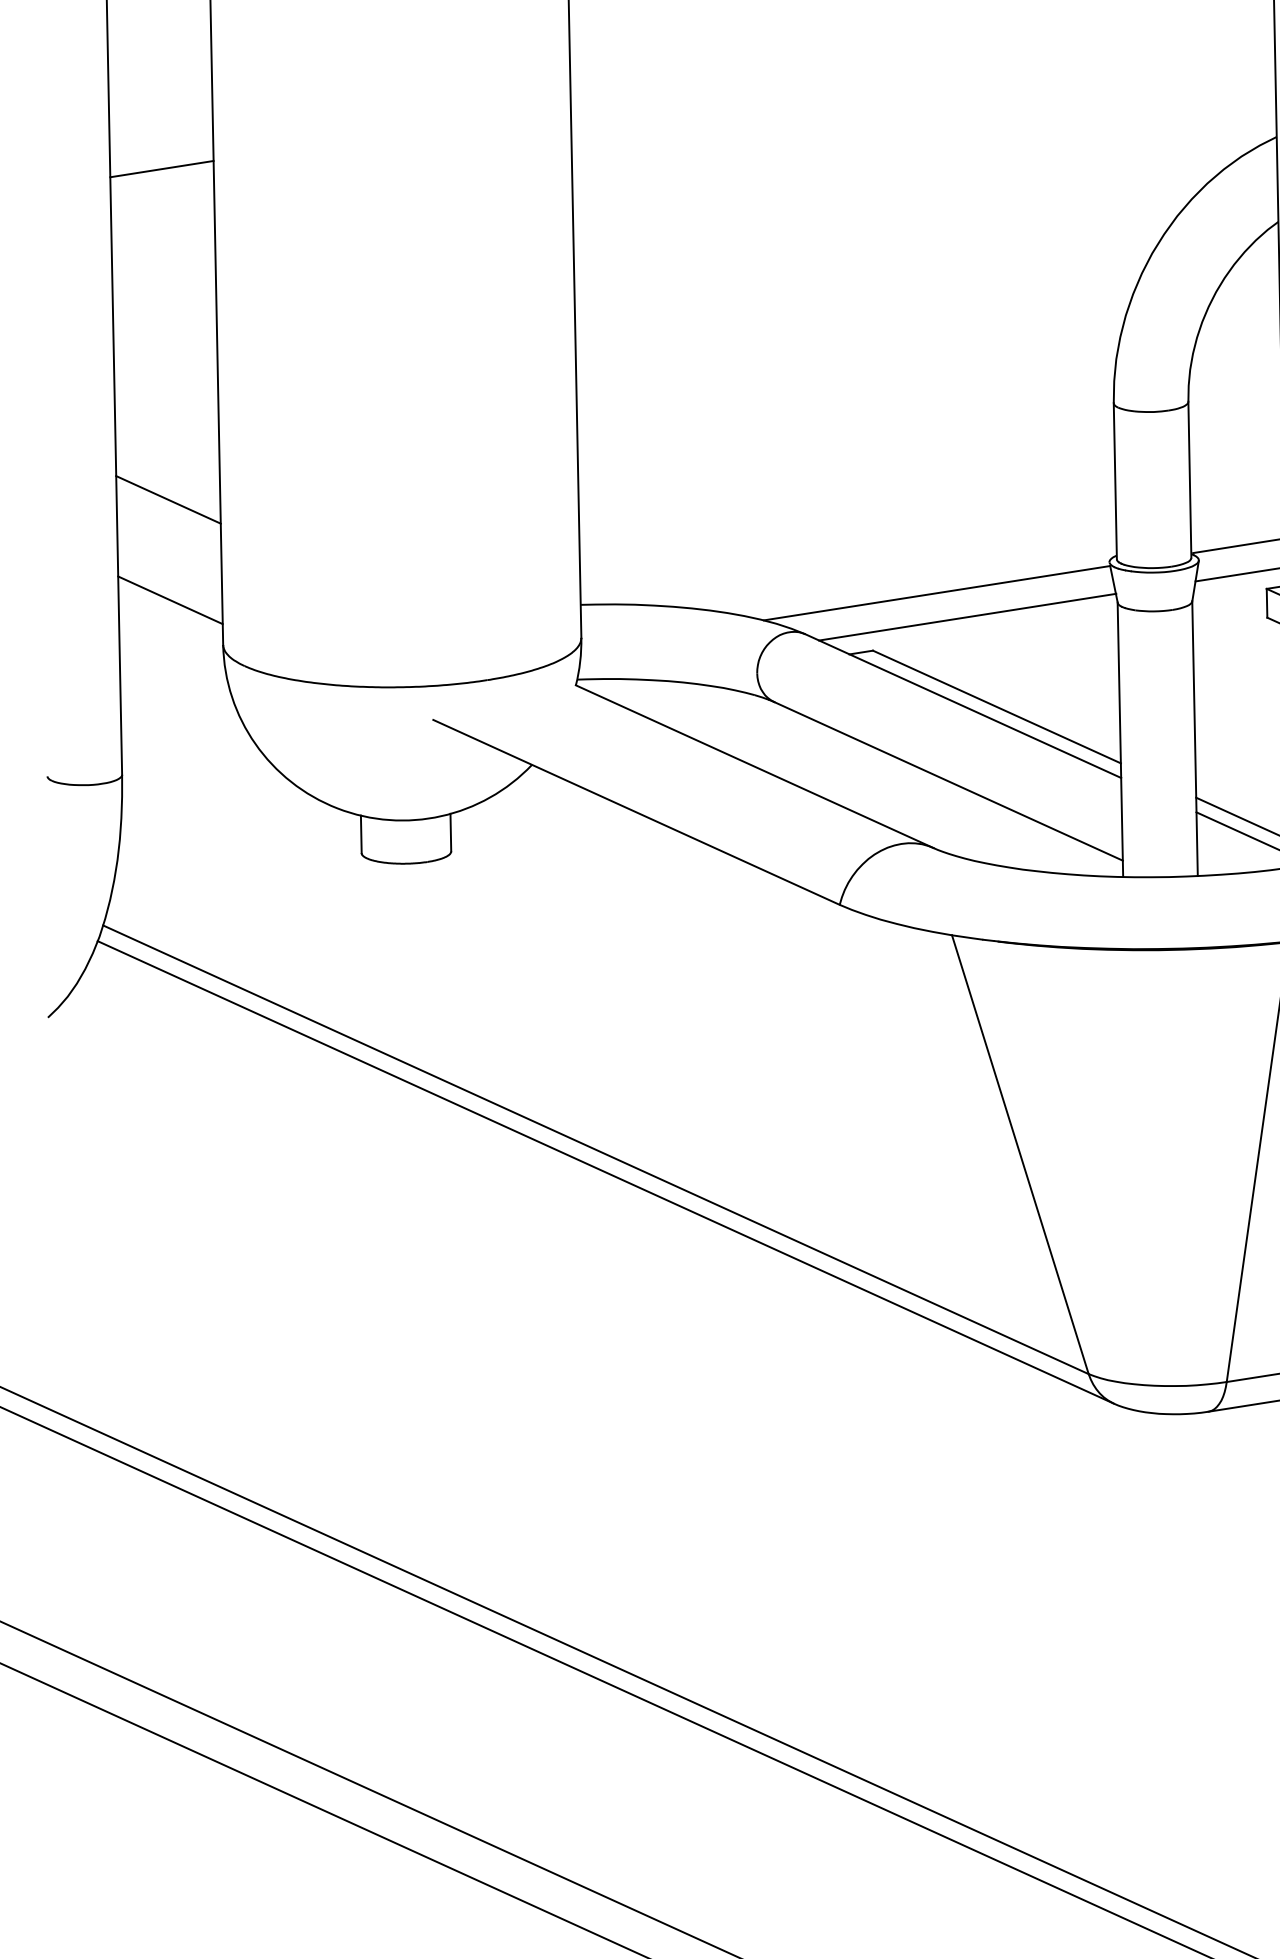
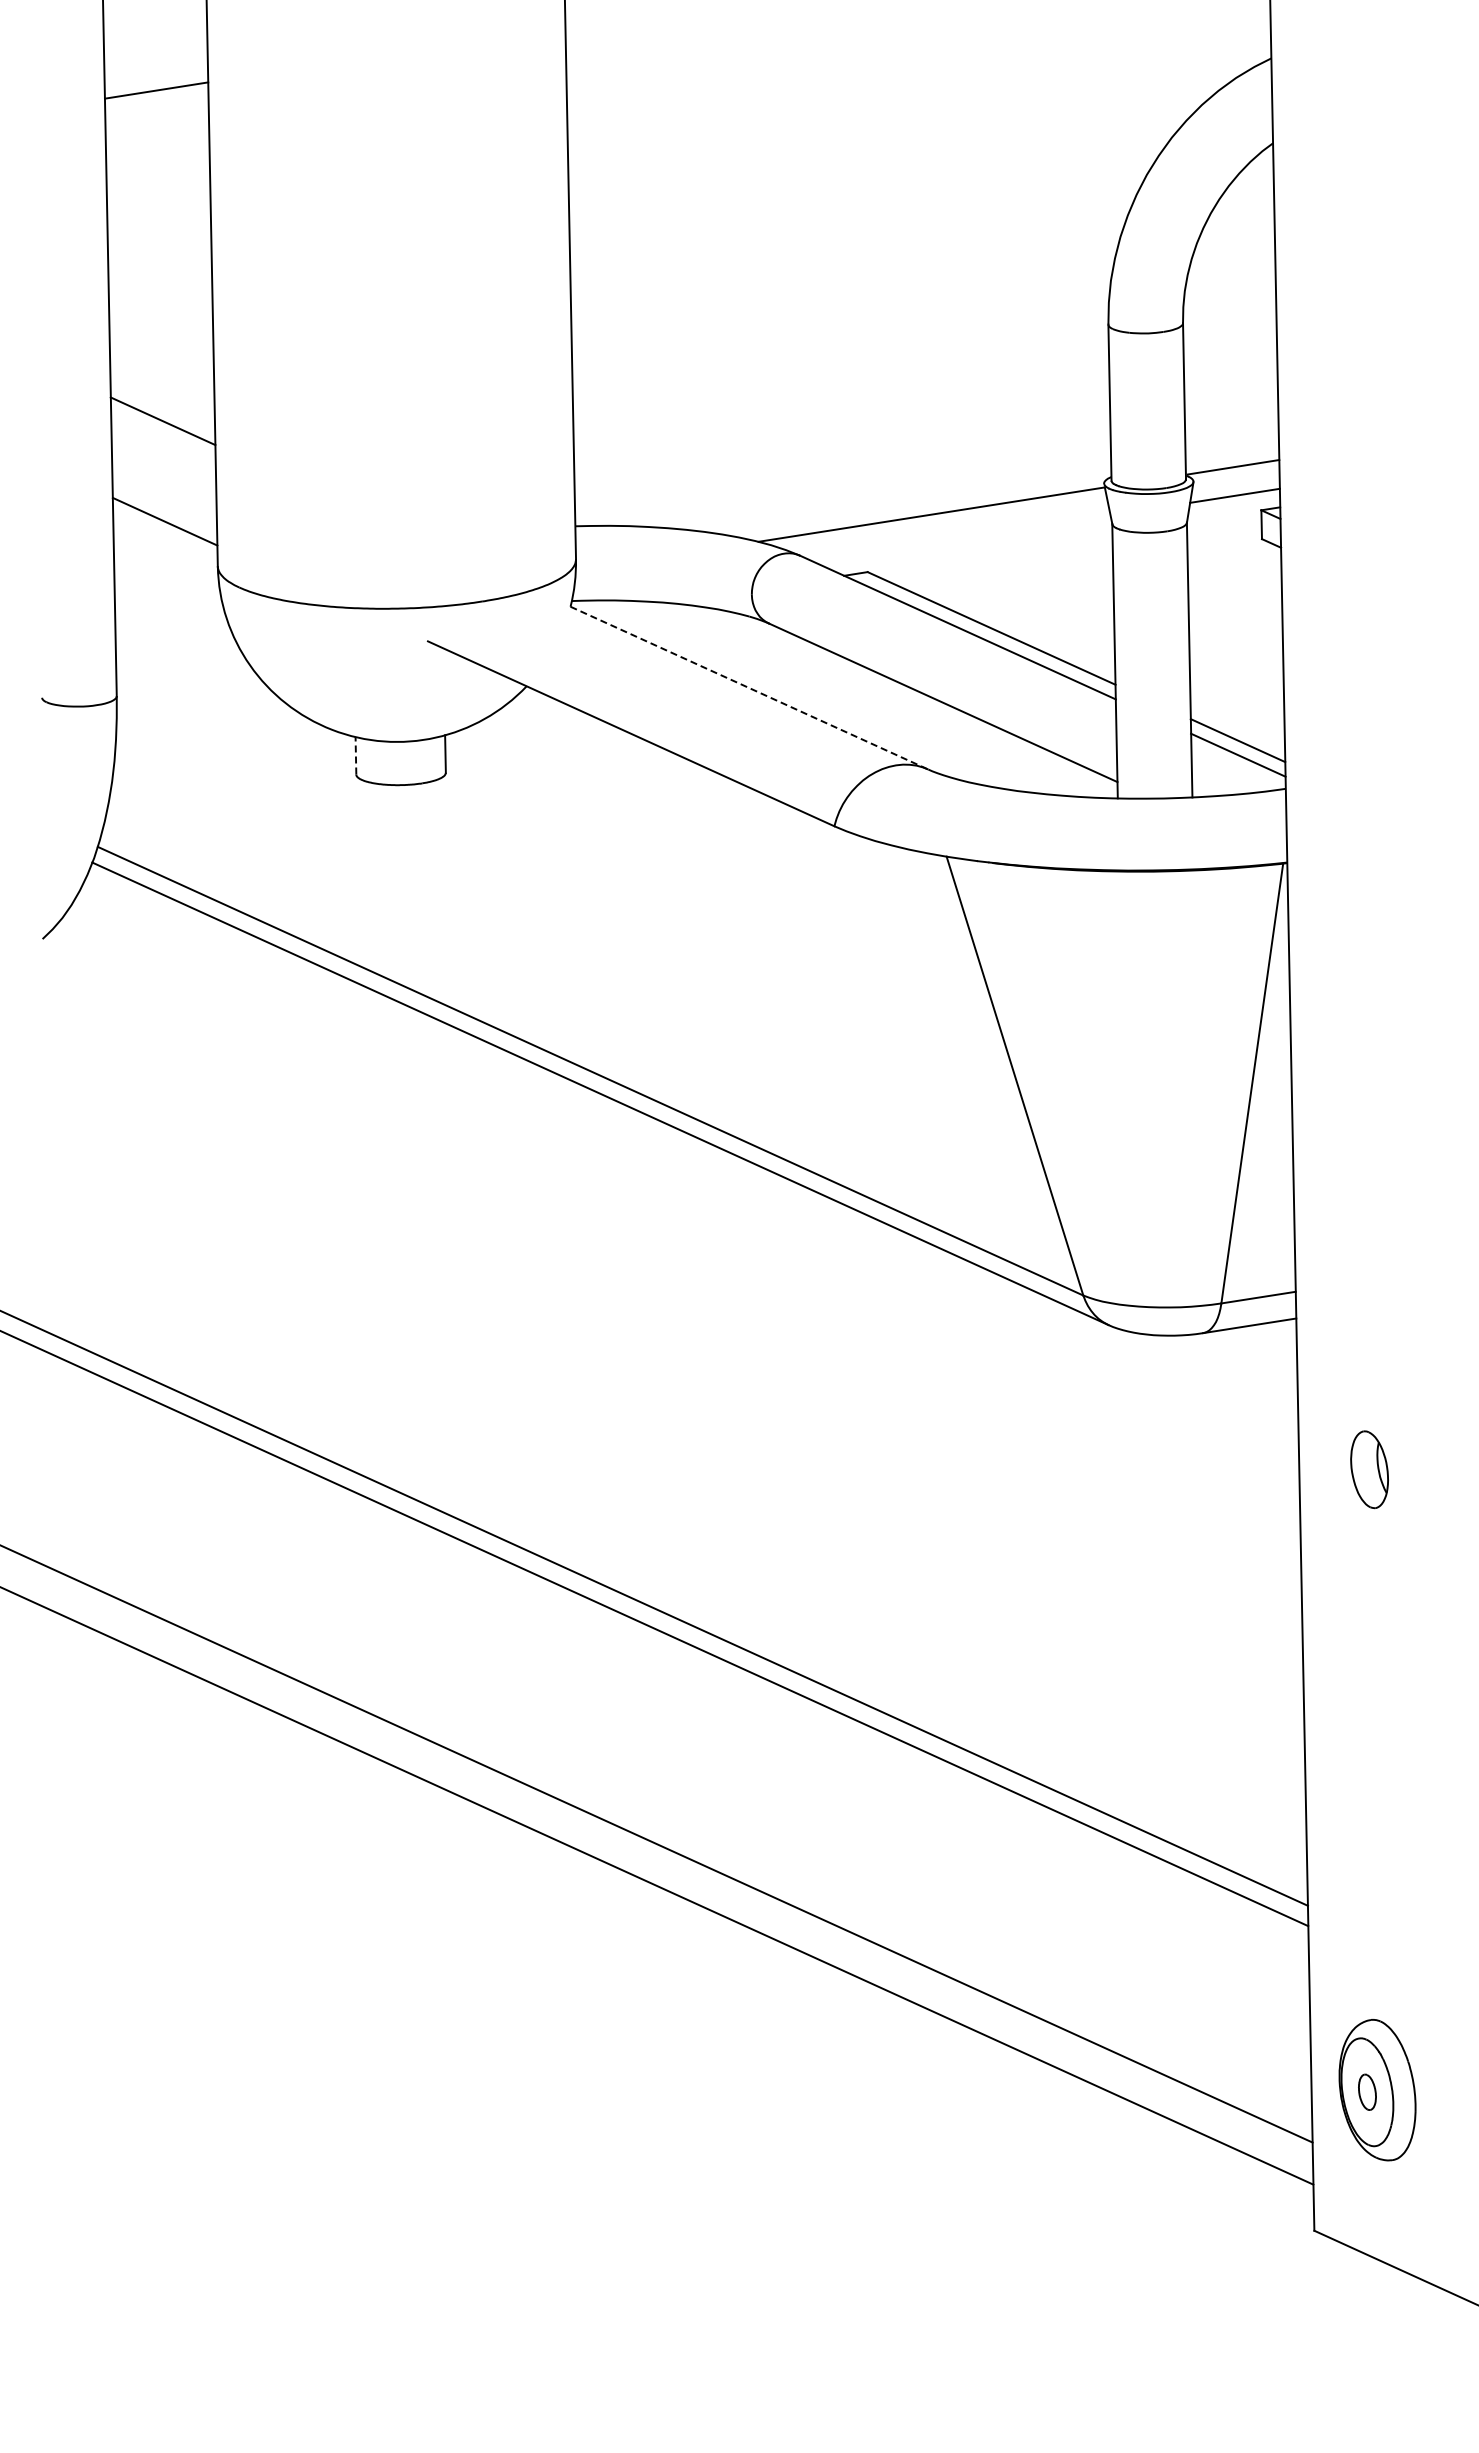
line: (966, 617) -> (961, 538), removed
line: (754, 767) -> (749, 688), solid -> dashed
line: (360, 834) -> (355, 755), solid -> dashed

